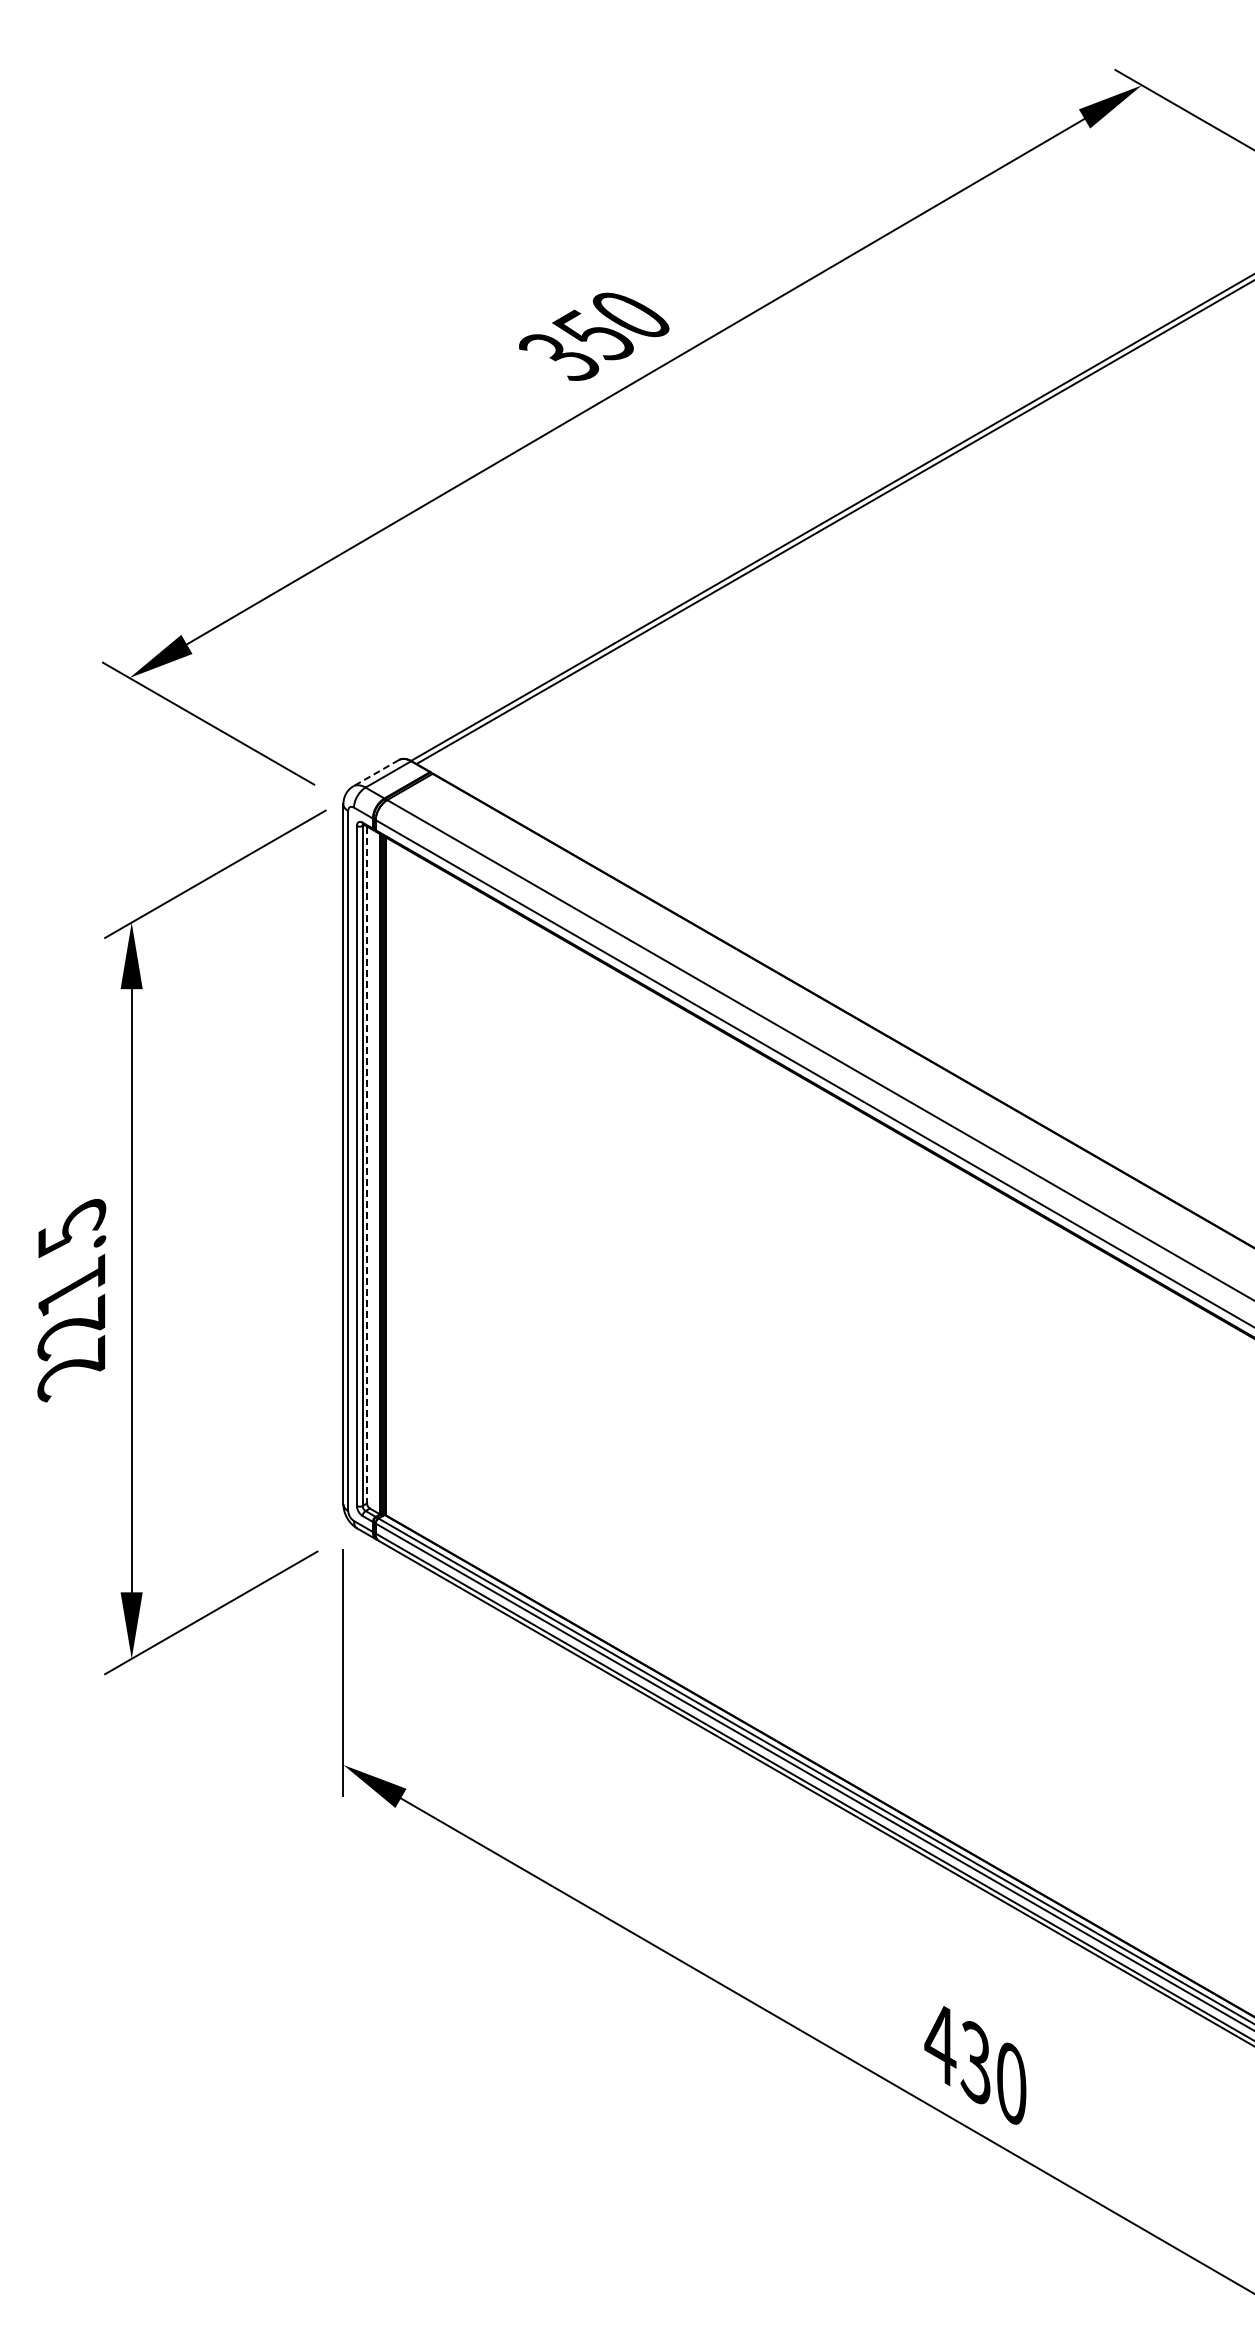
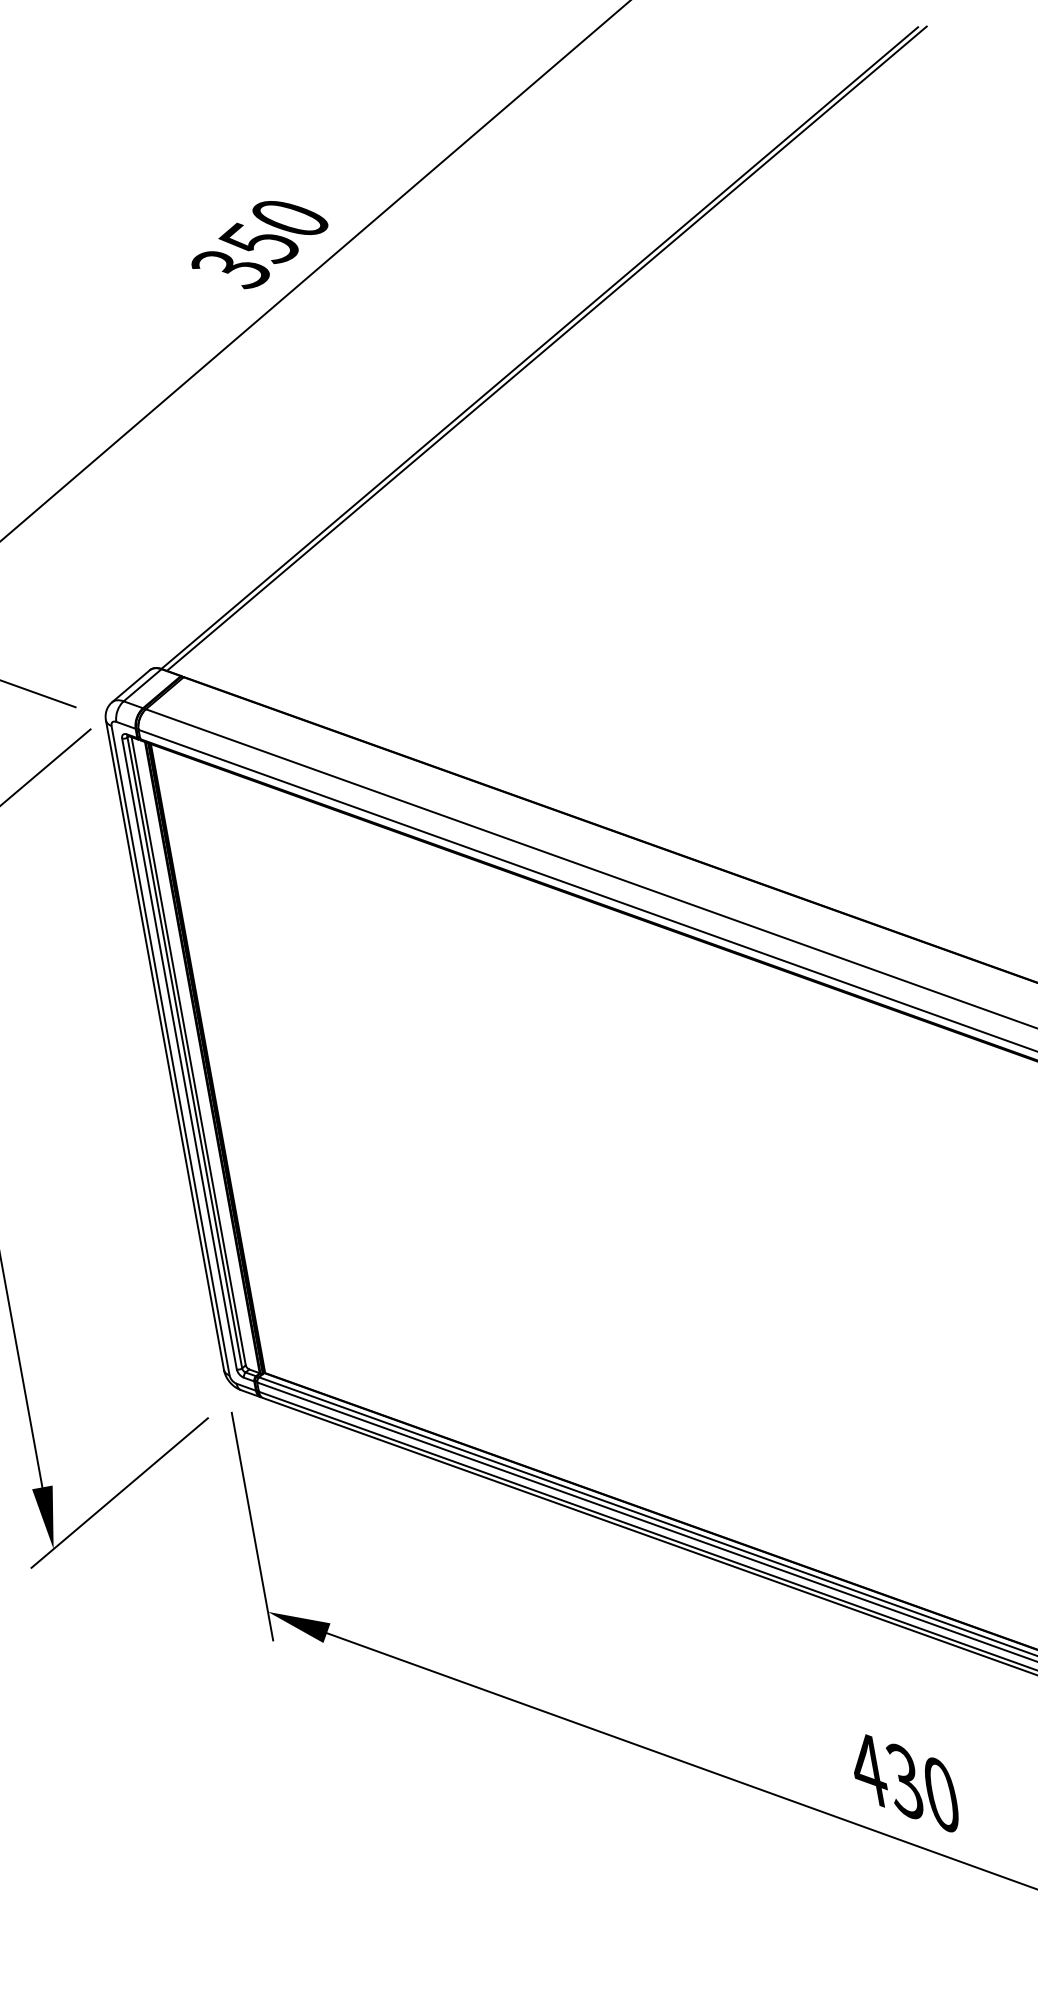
line: (375, 773) -> (130, 686), dashed -> solid
line: (367, 1165) -> (189, 1051), dashed -> solid

